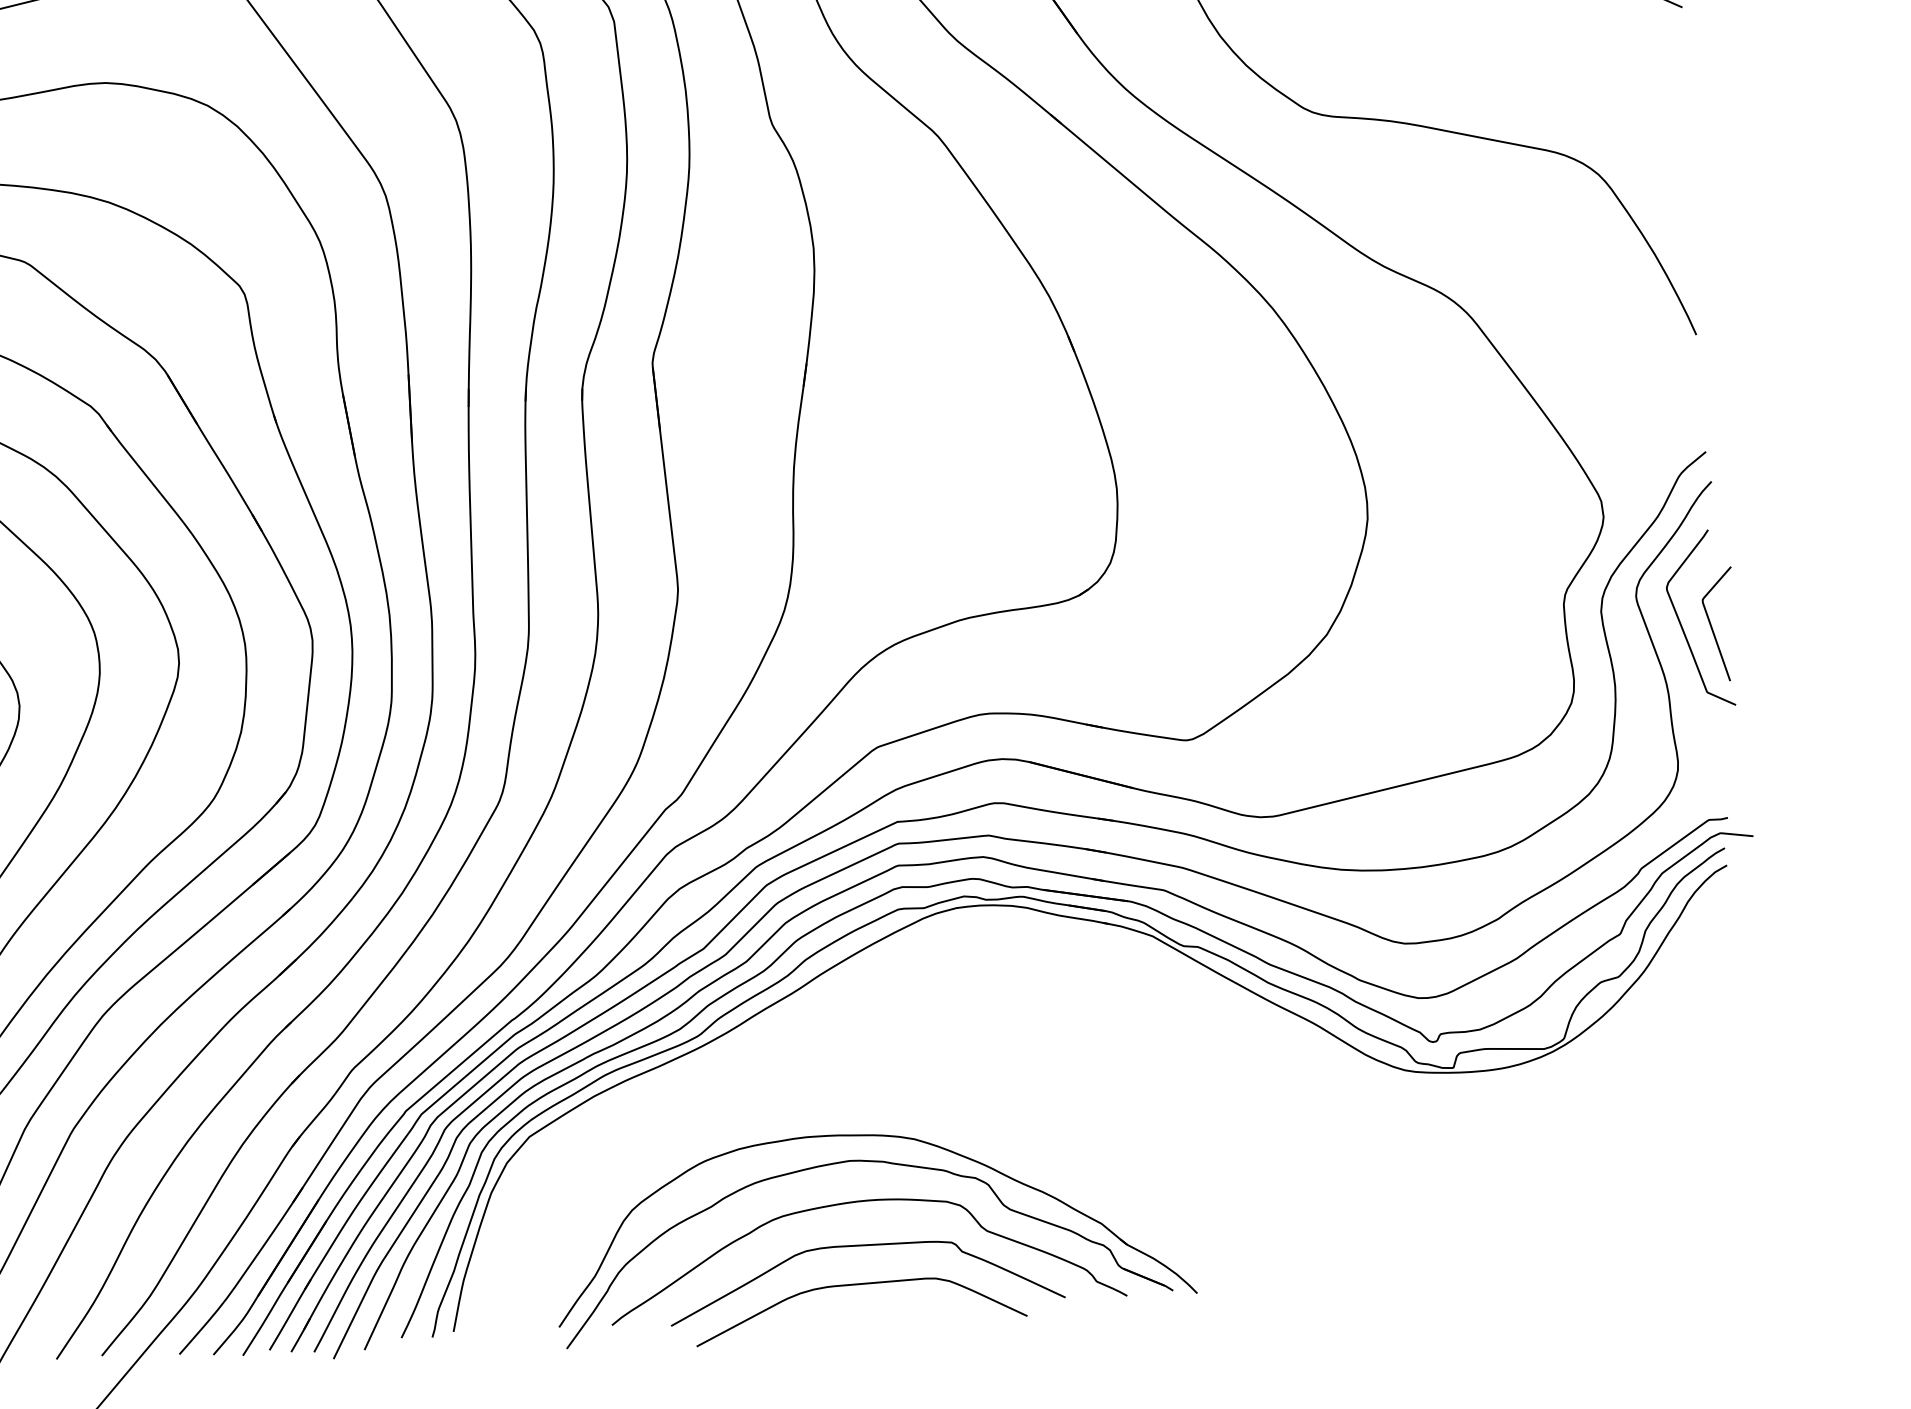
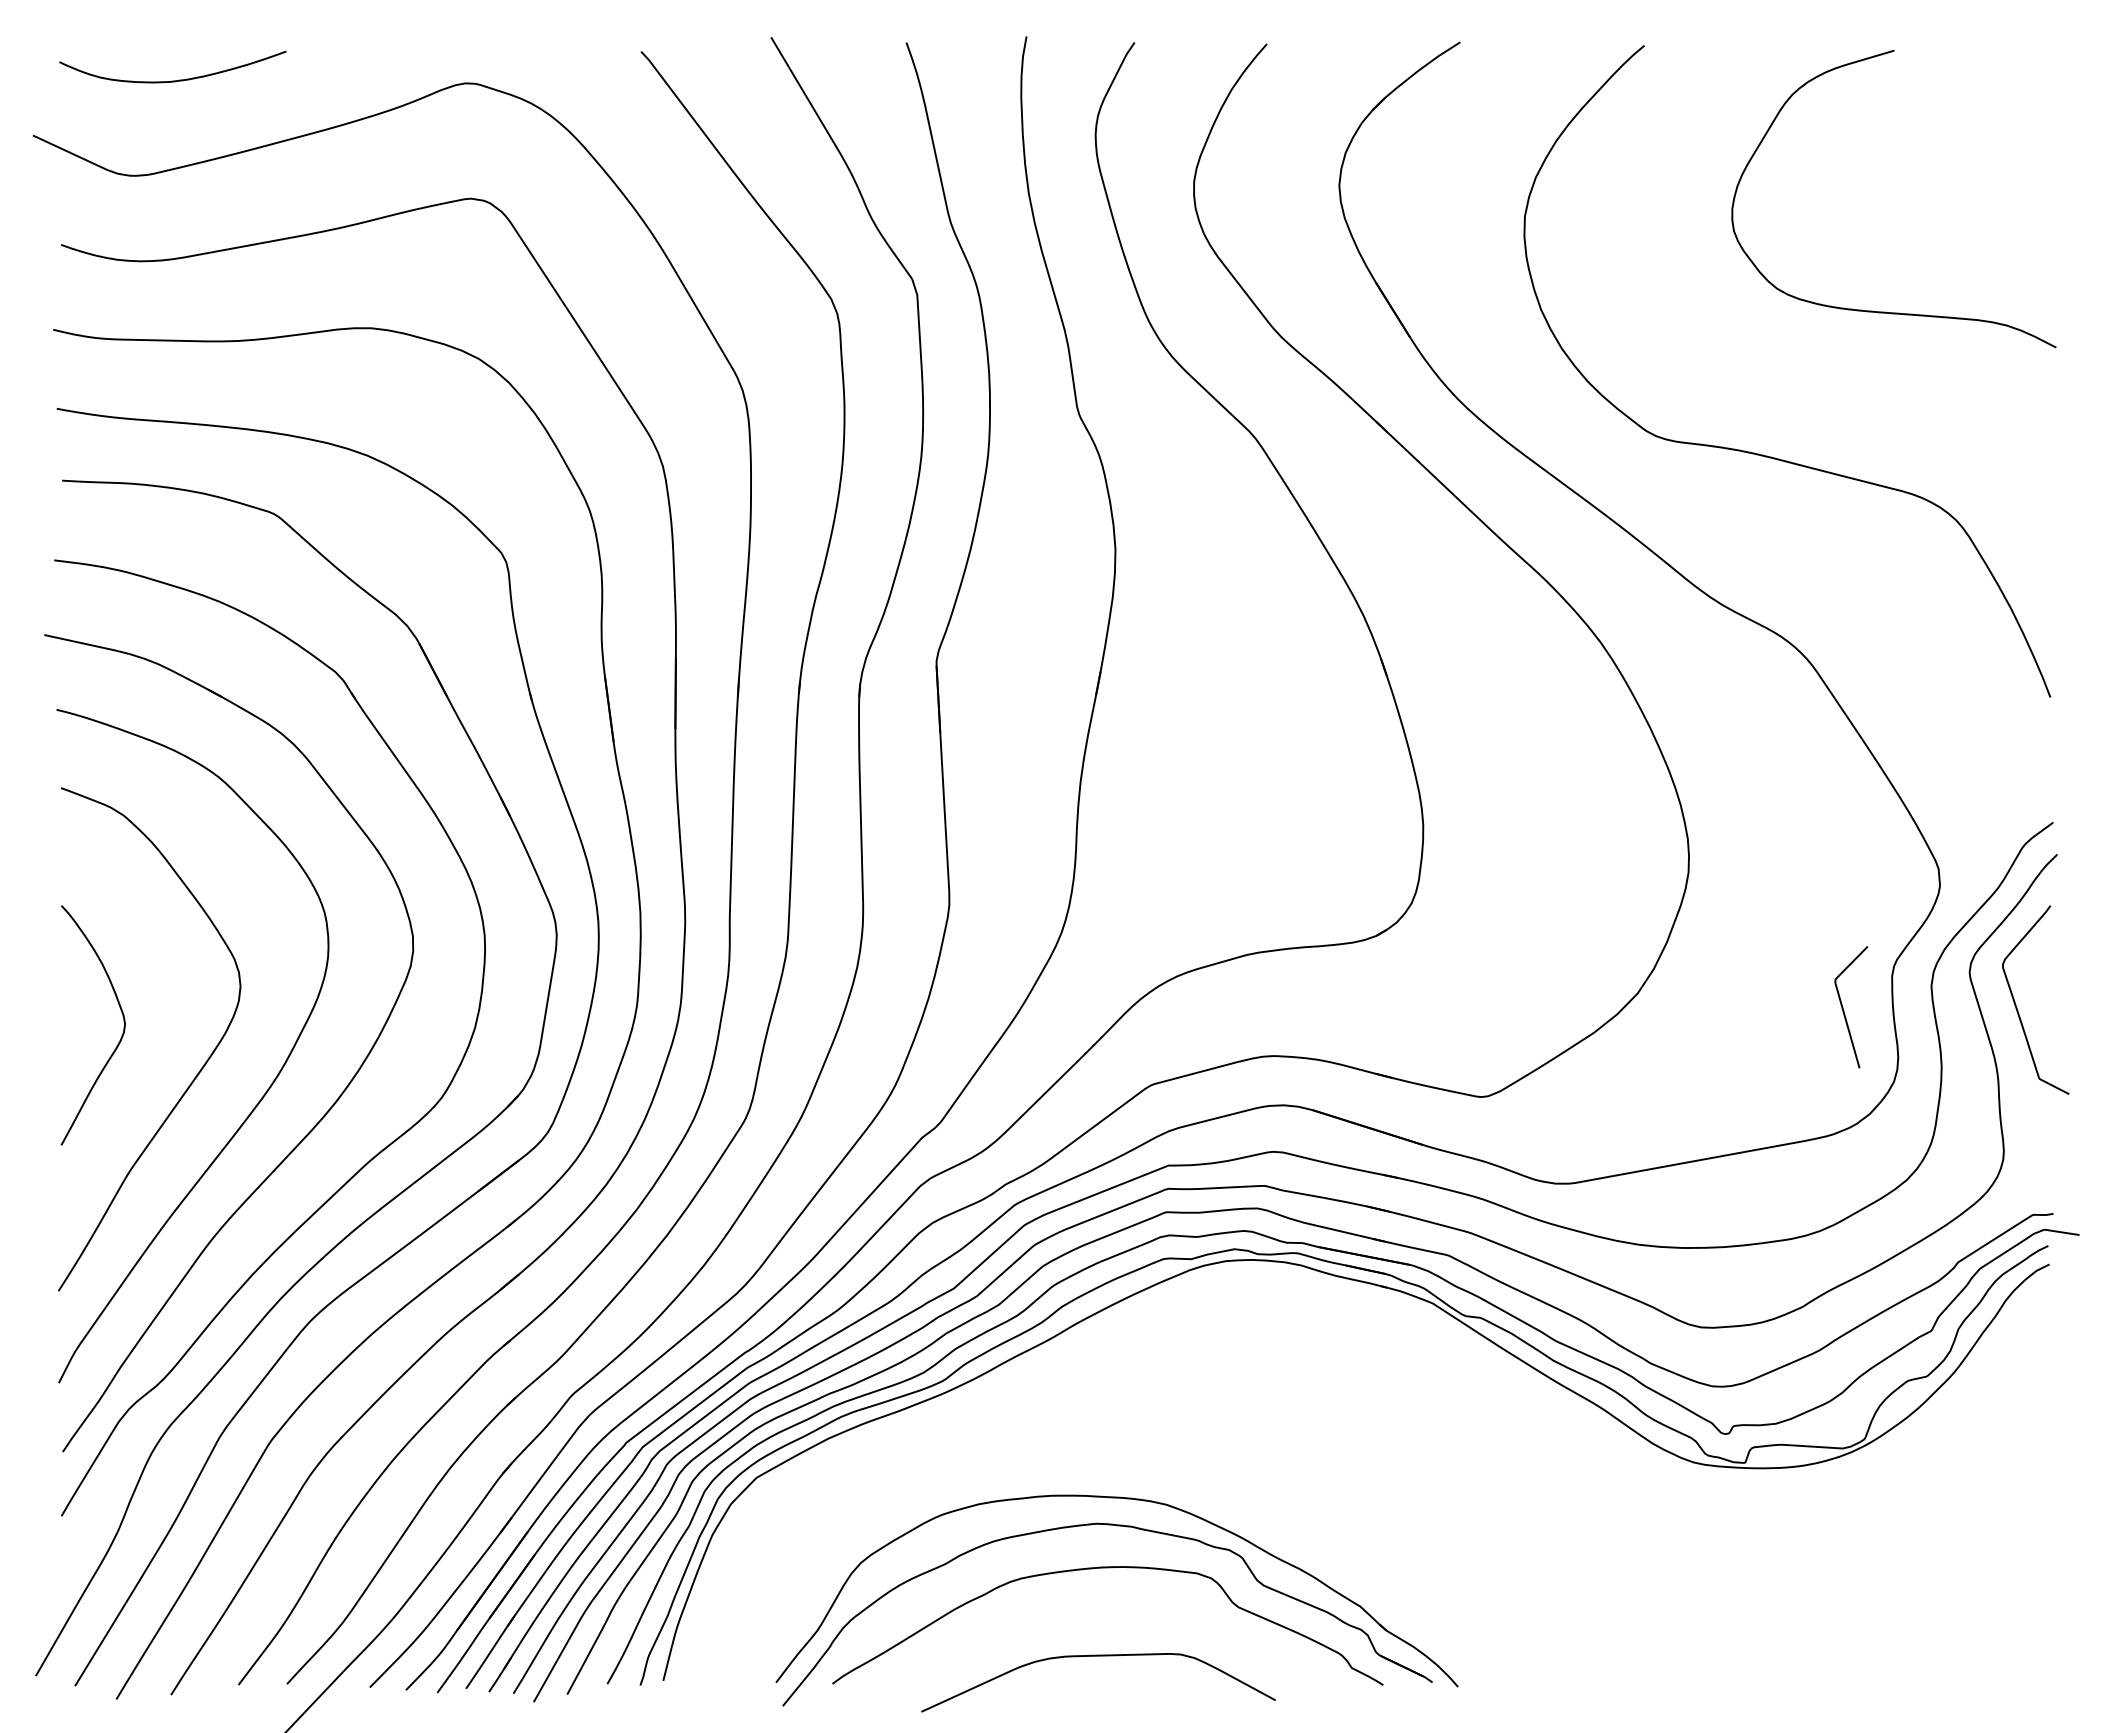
curve: (1712, 627) -> (1844, 1010), moved
curve: (864, 1246) -> (1106, 1615), removed

